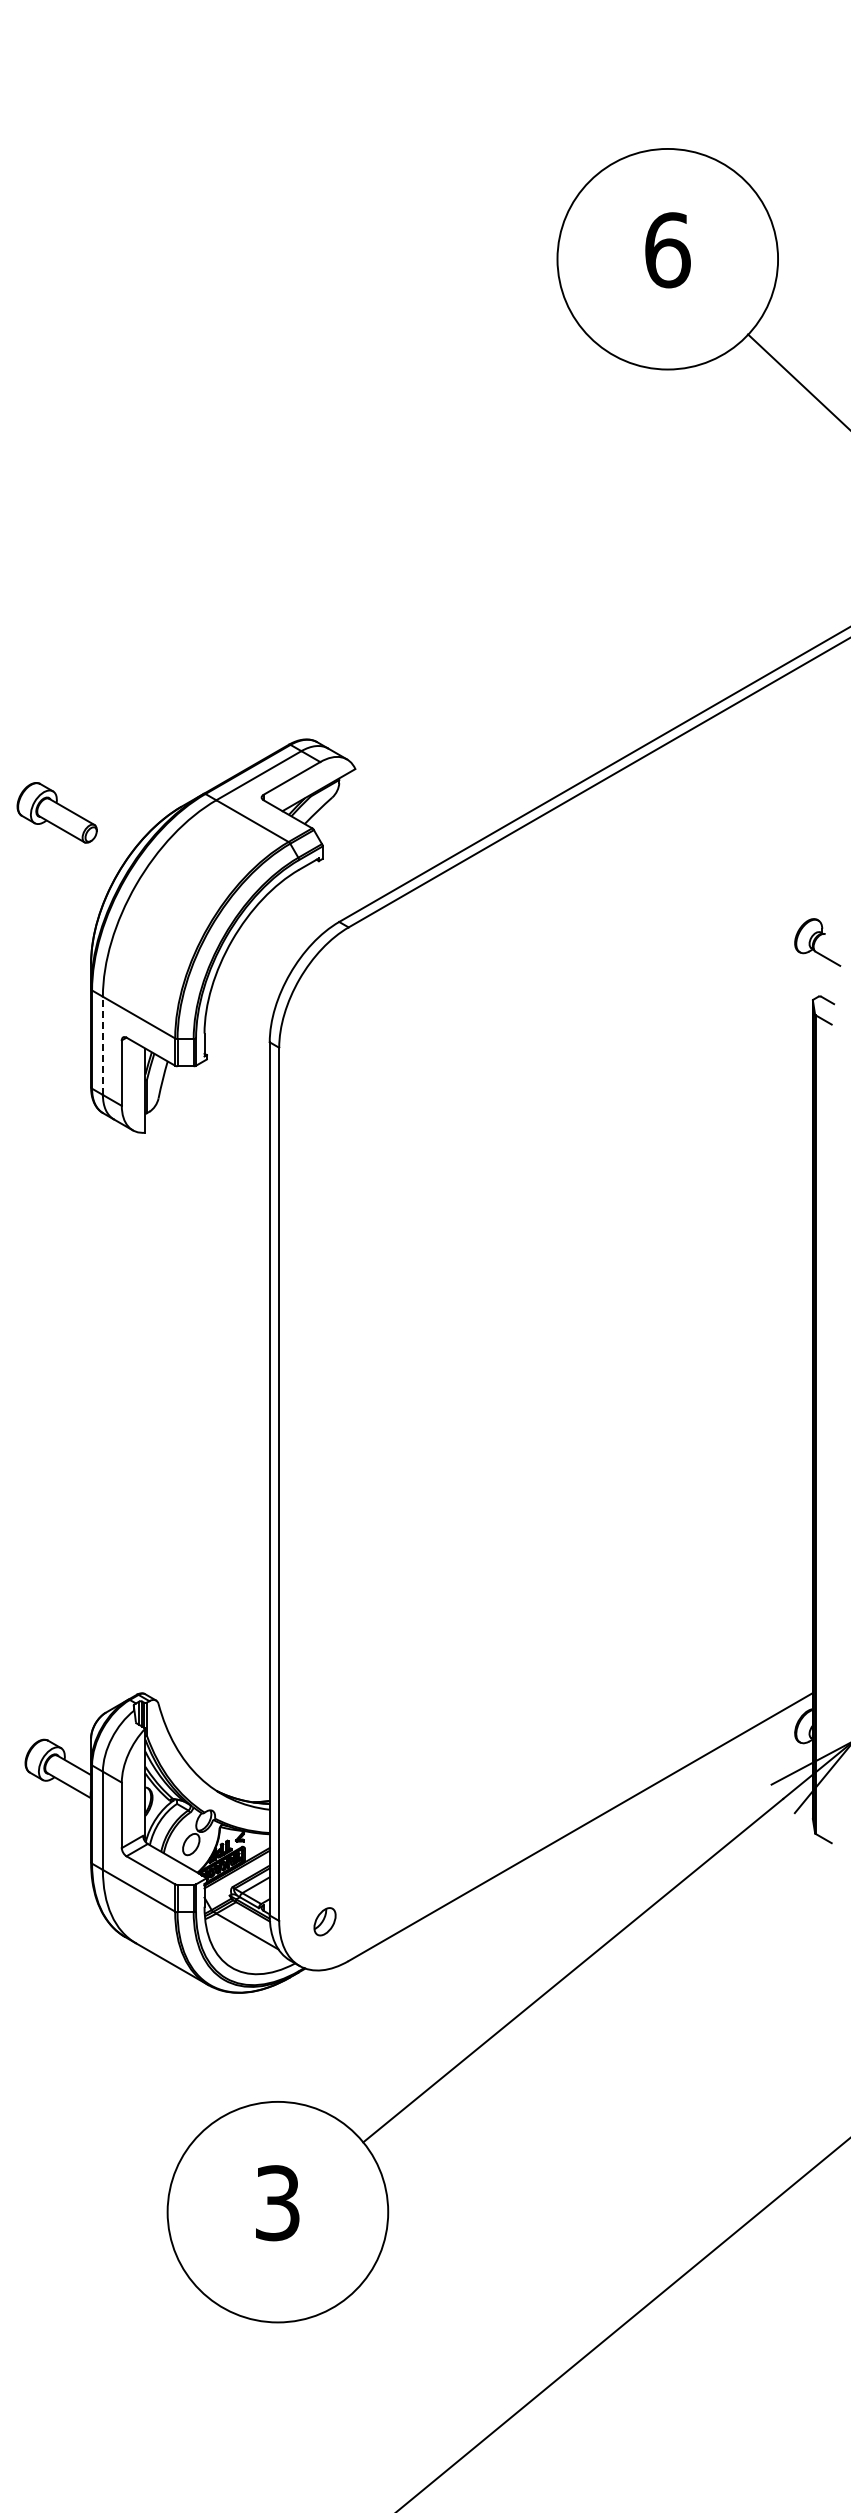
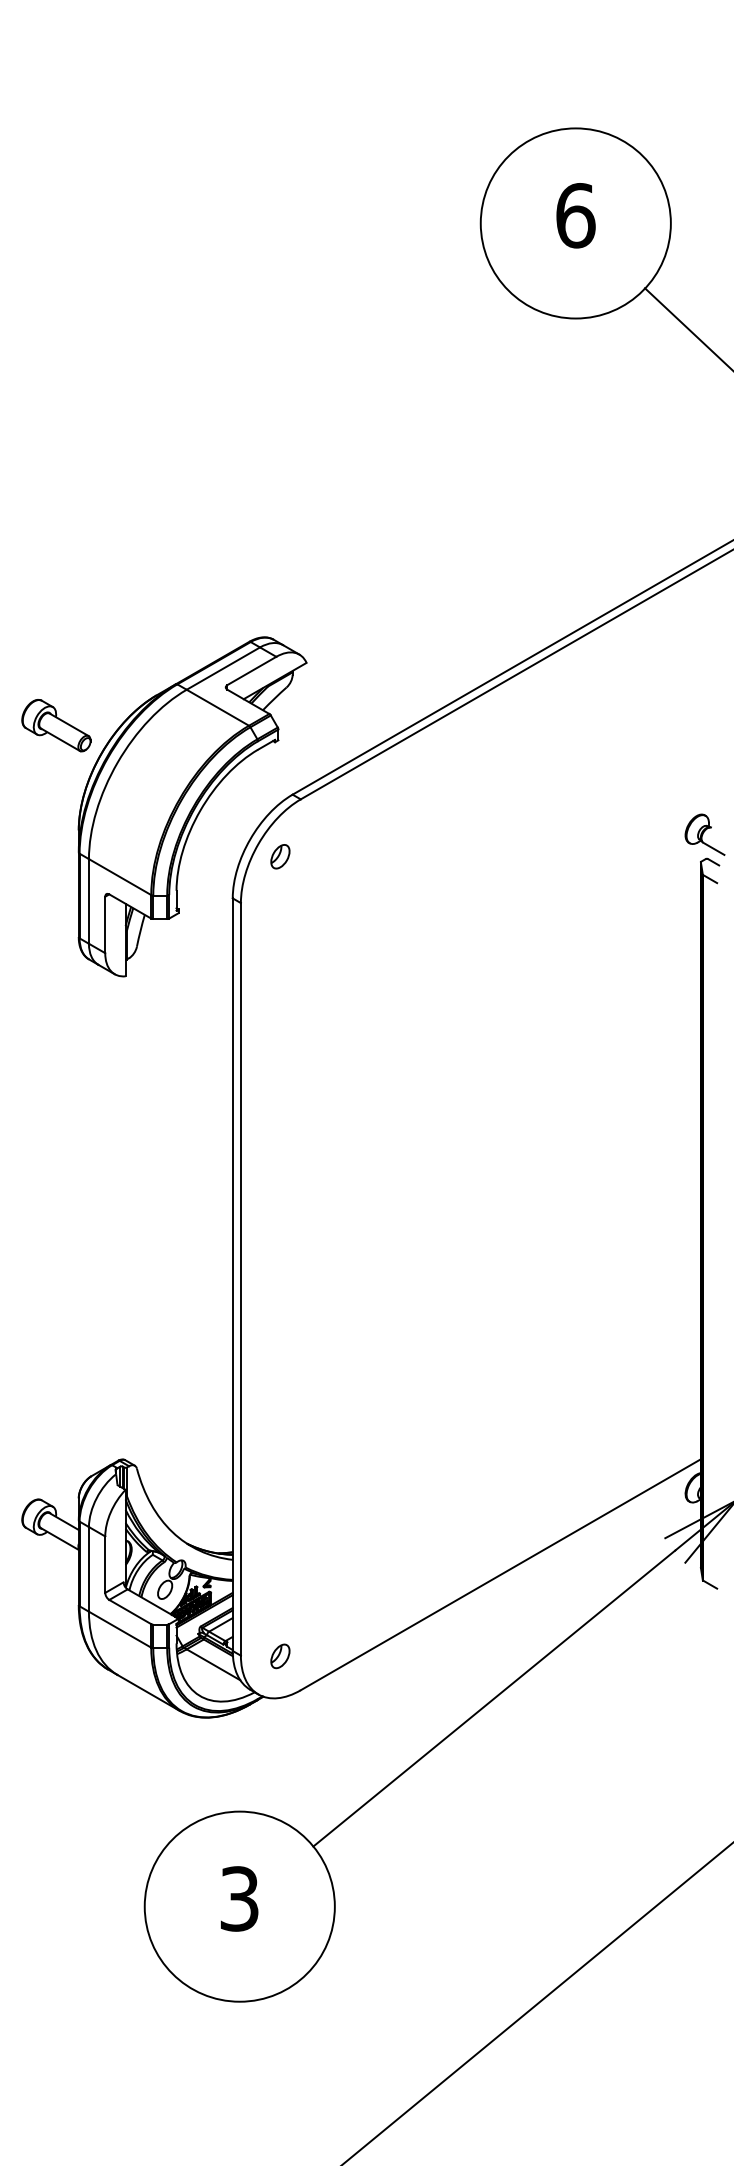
part: (56, 812) -> (55, 725), moved
part: (817, 942) -> (704, 834), moved
part: (324, 993) -> (279, 856), added
line: (102, 1045) -> (88, 901), dashed -> solid

